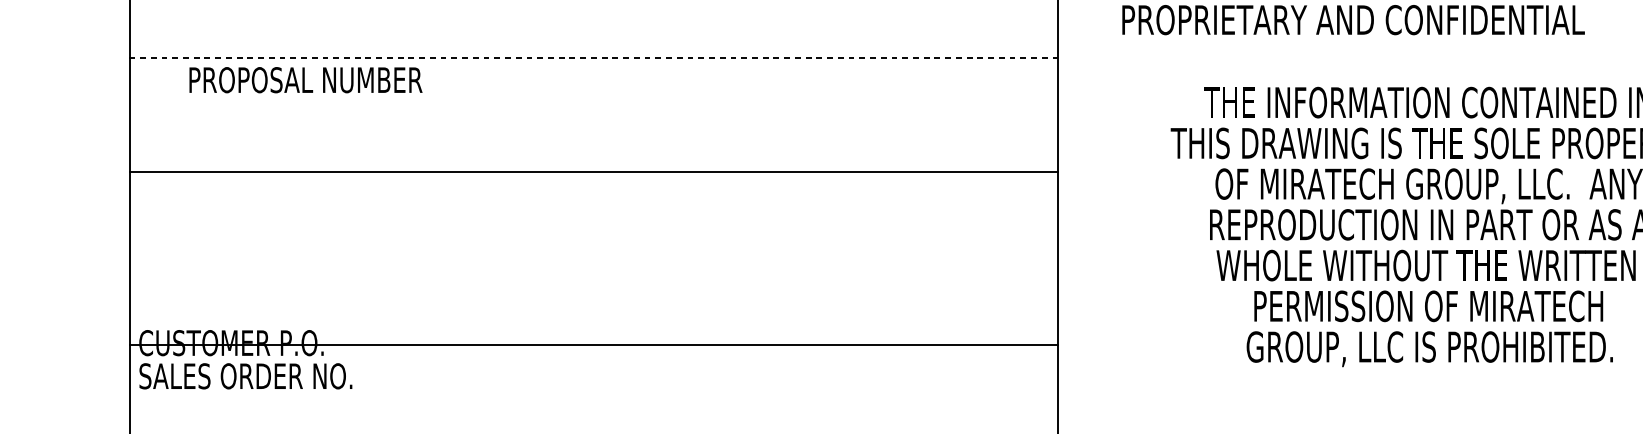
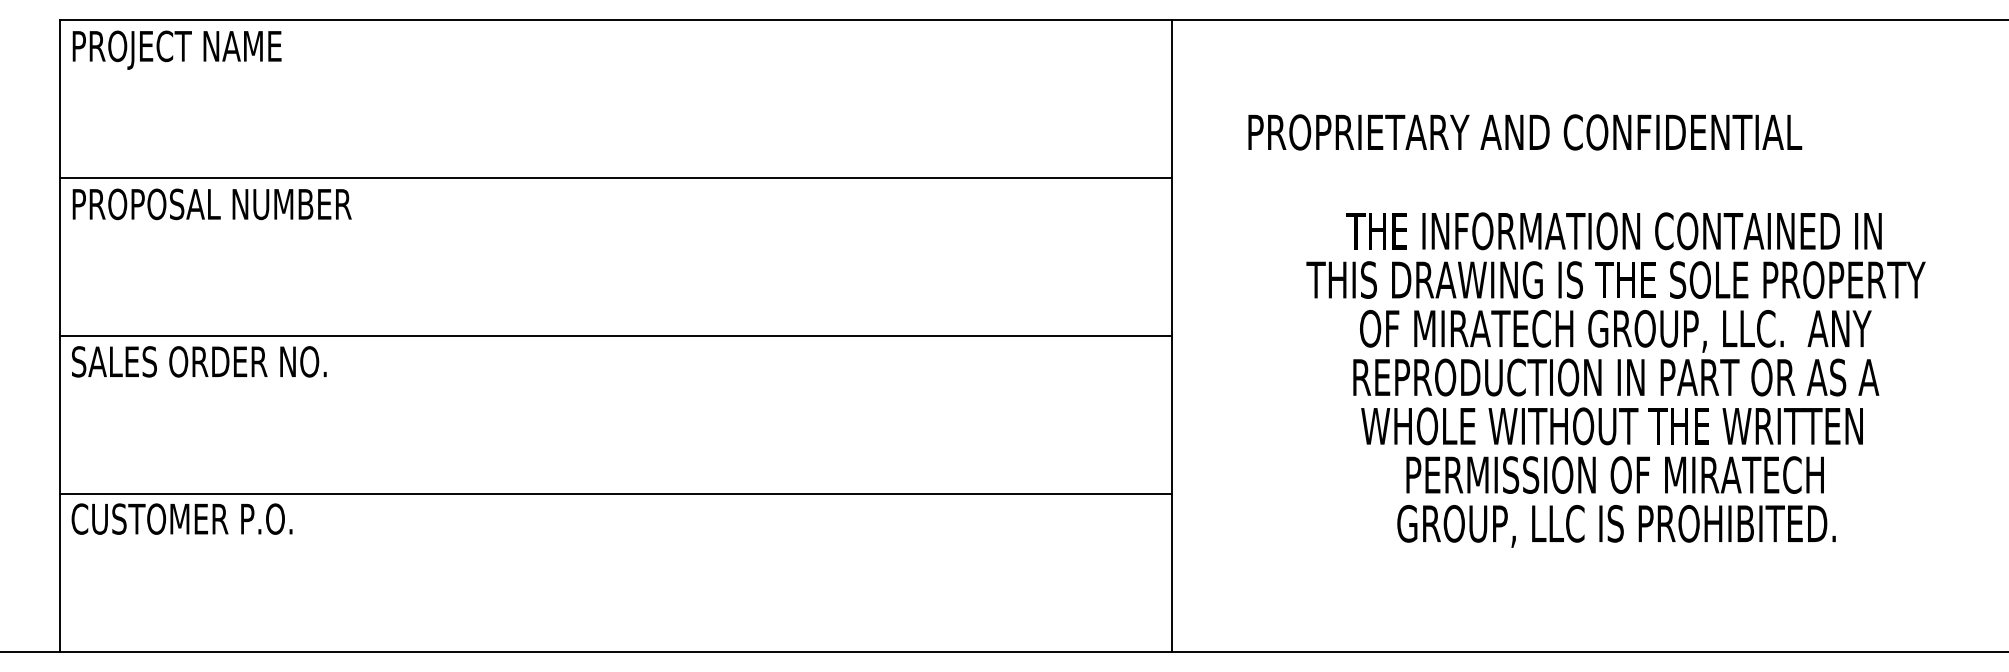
line: (594, 58) -> (616, 178), dashed -> solid
text: (305, 80) -> (211, 204), moved
line: (593, 172) -> (615, 336), moved
line: (593, 344) -> (615, 493), moved
text: (246, 376) -> (199, 361), moved

